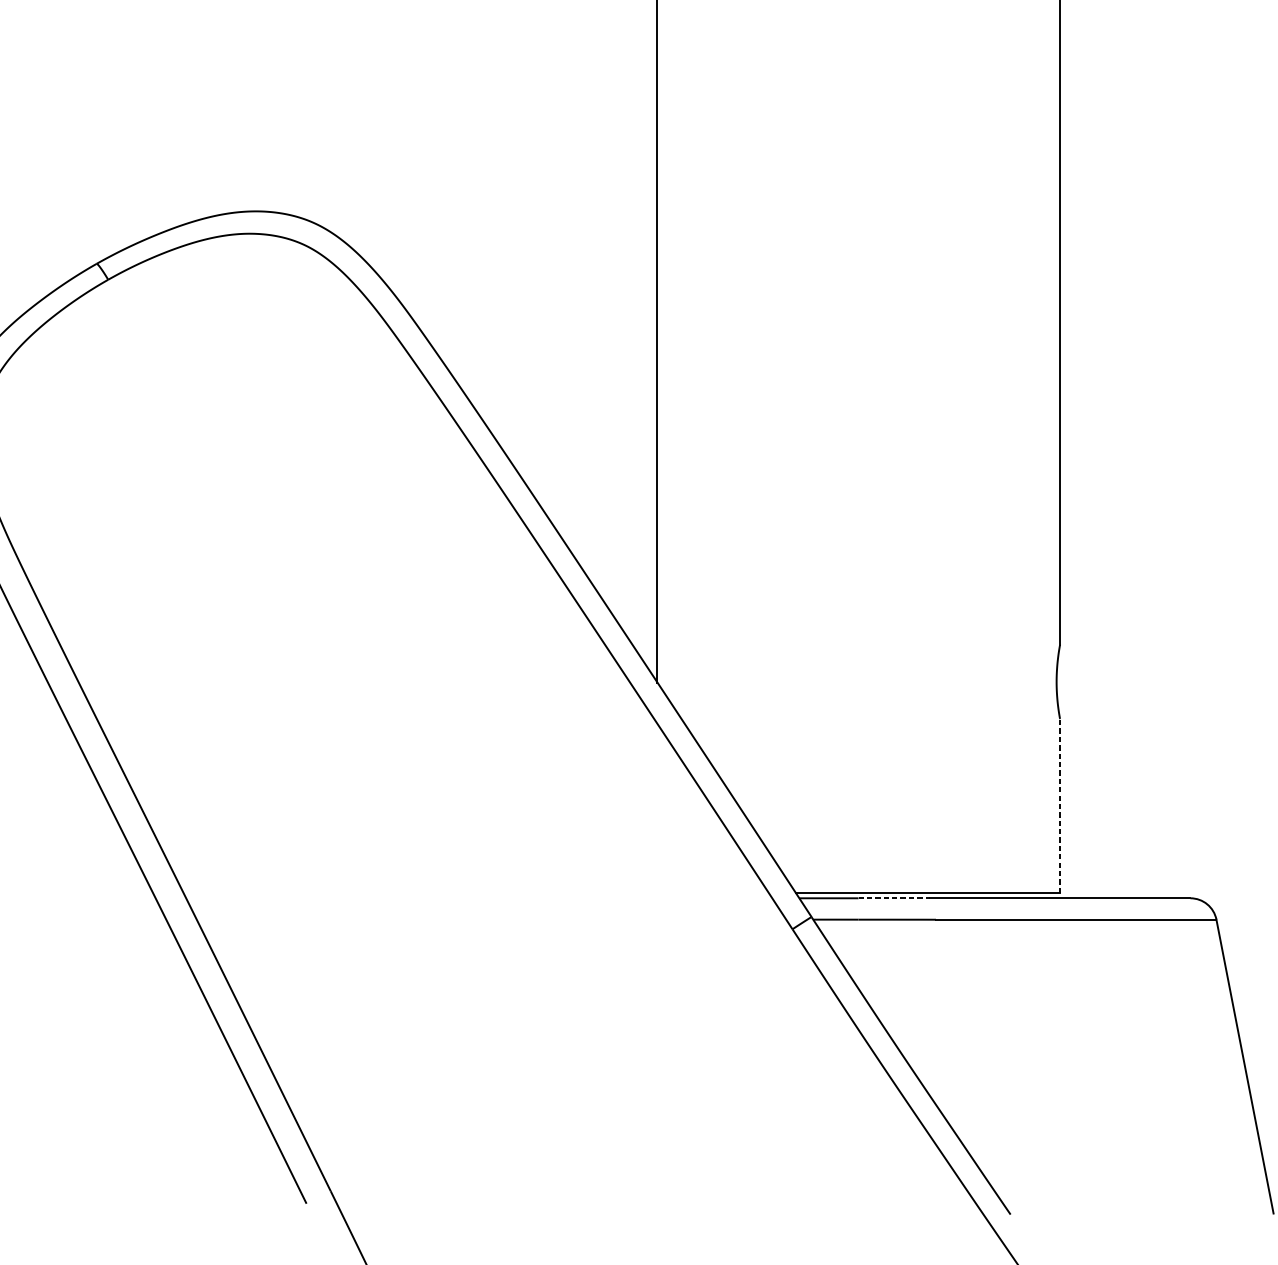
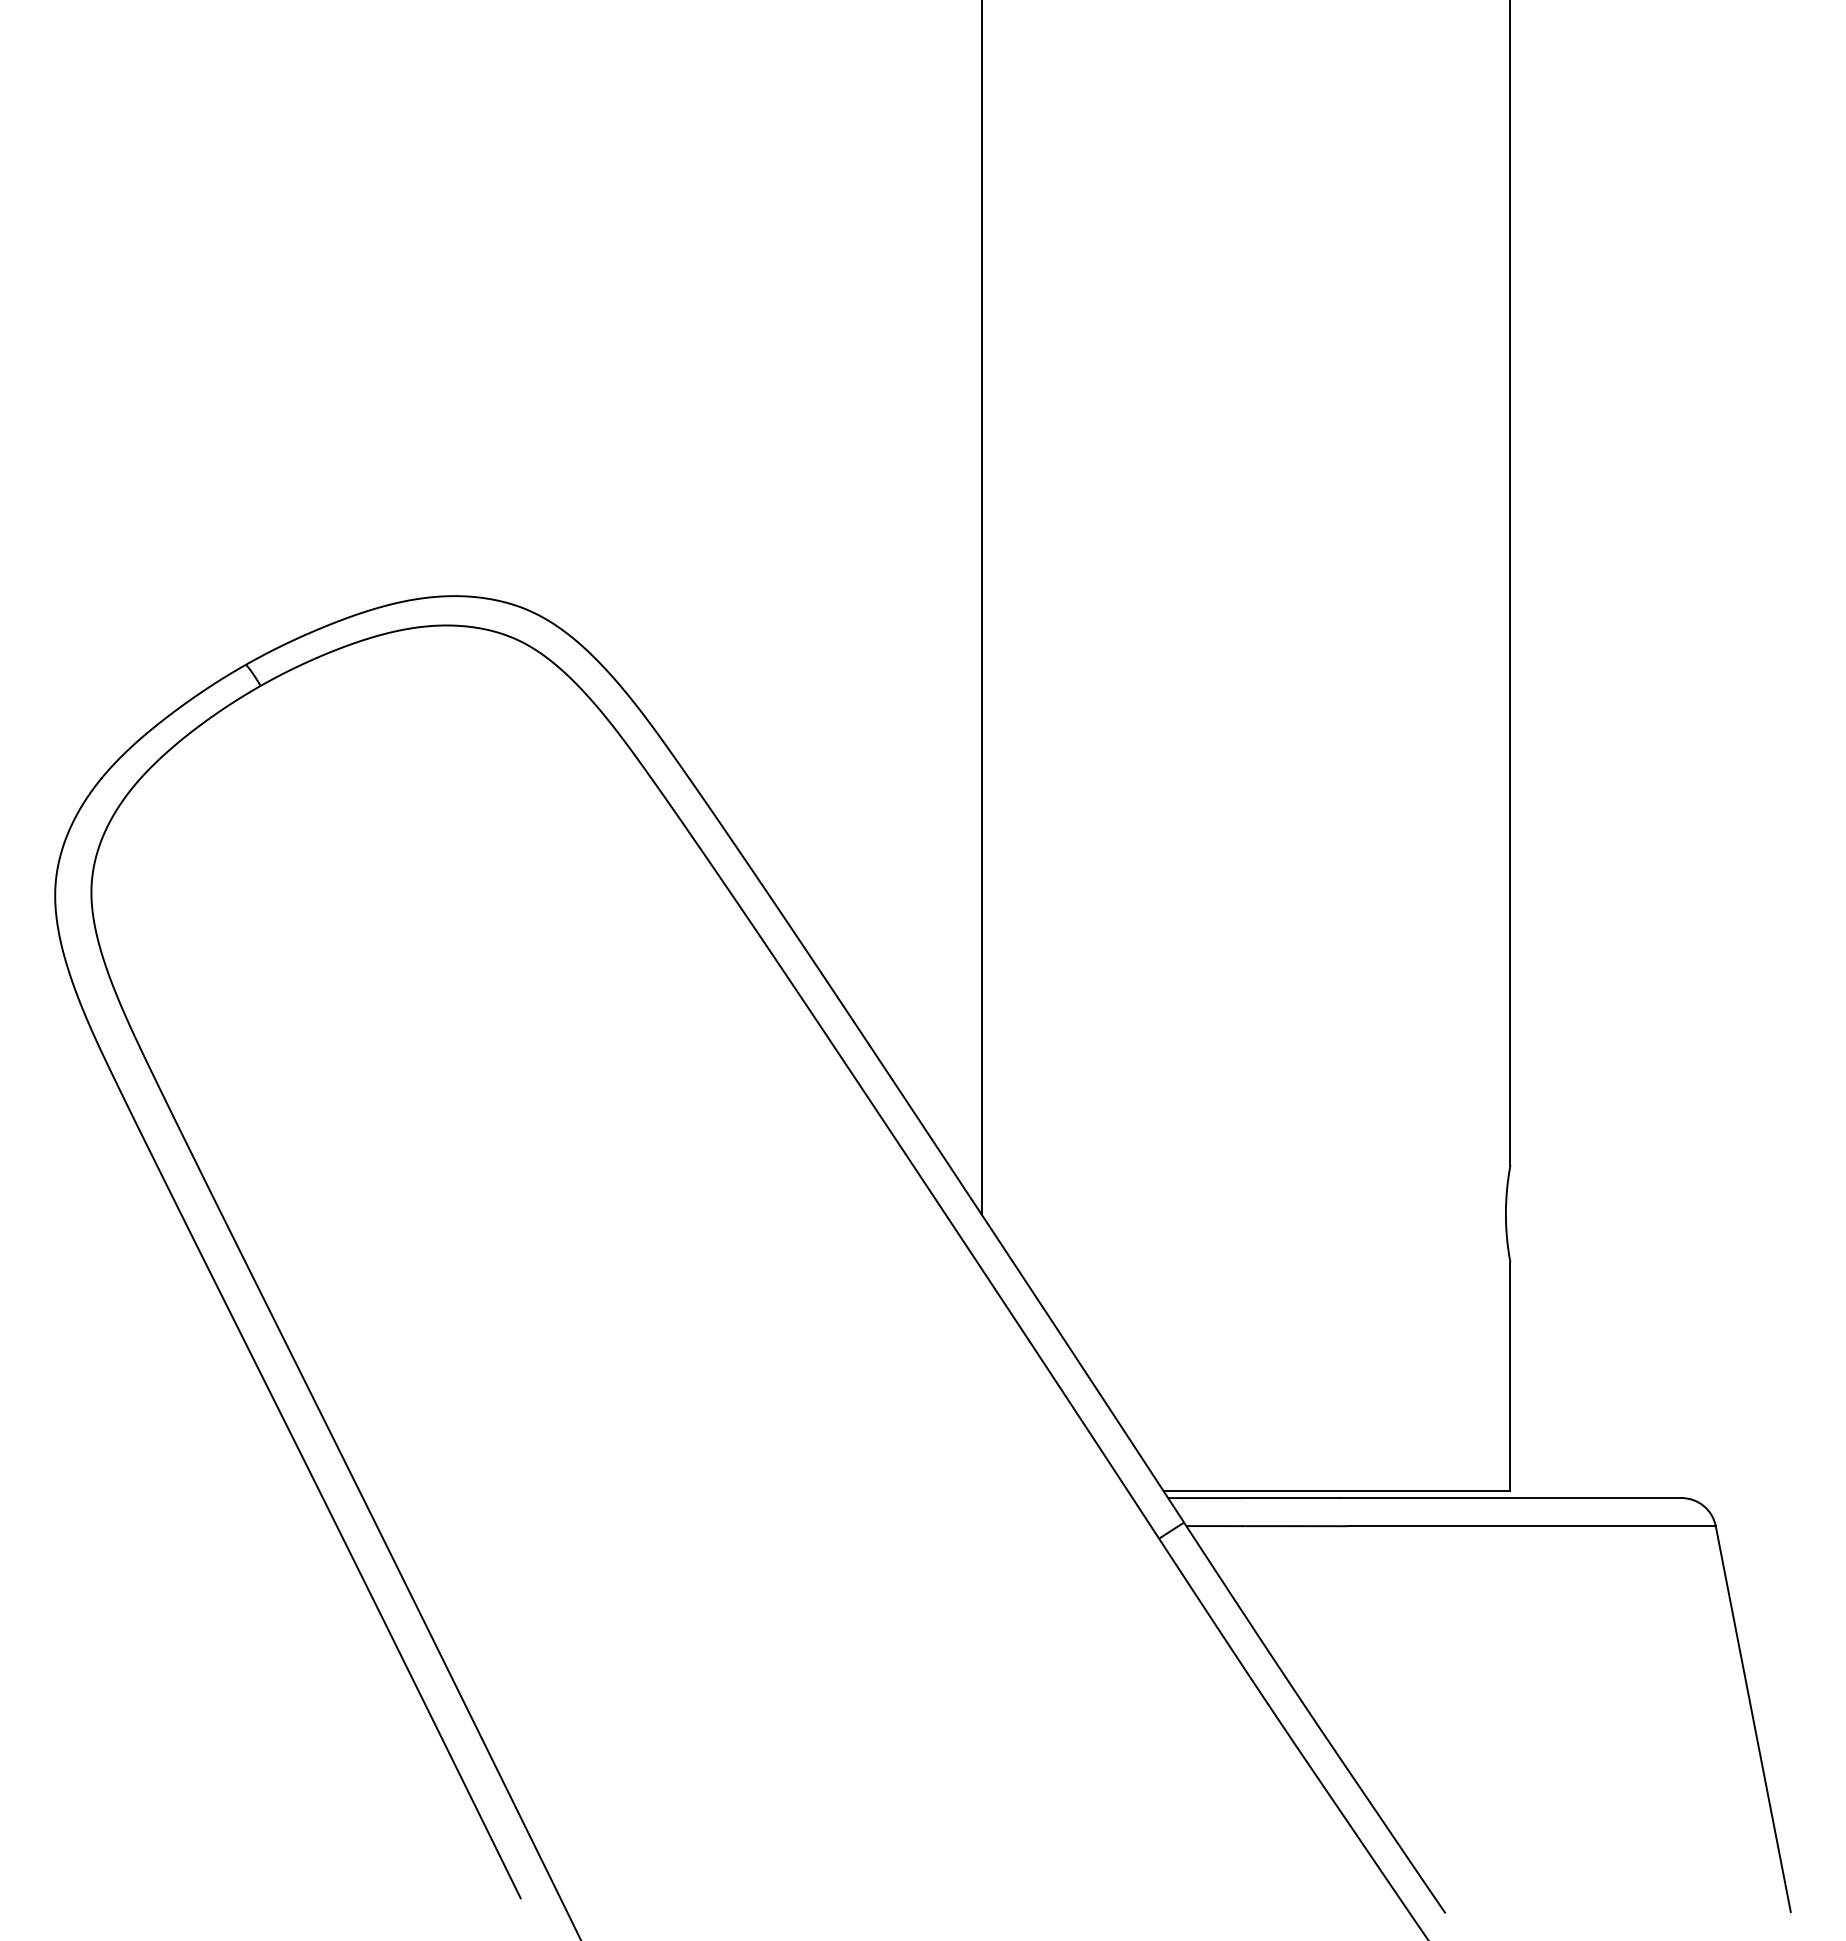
line: (1060, 805) -> (1510, 1376), dashed -> solid
line: (894, 898) -> (1293, 1498), dashed -> solid

